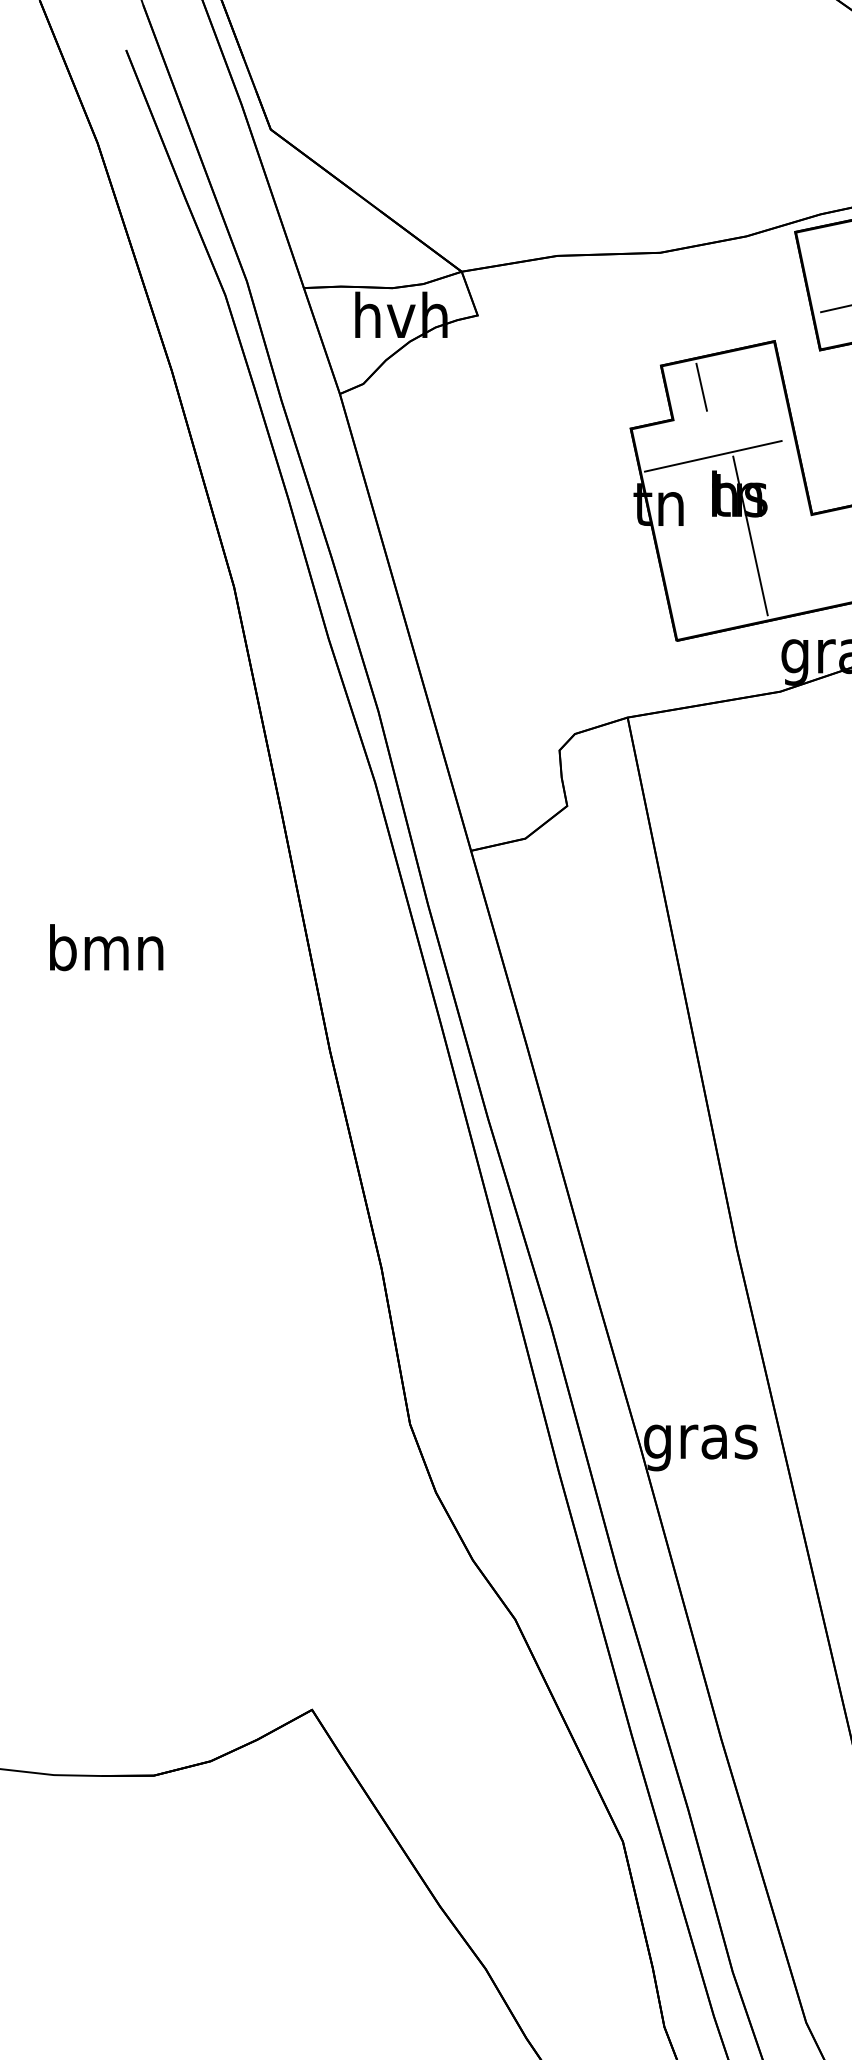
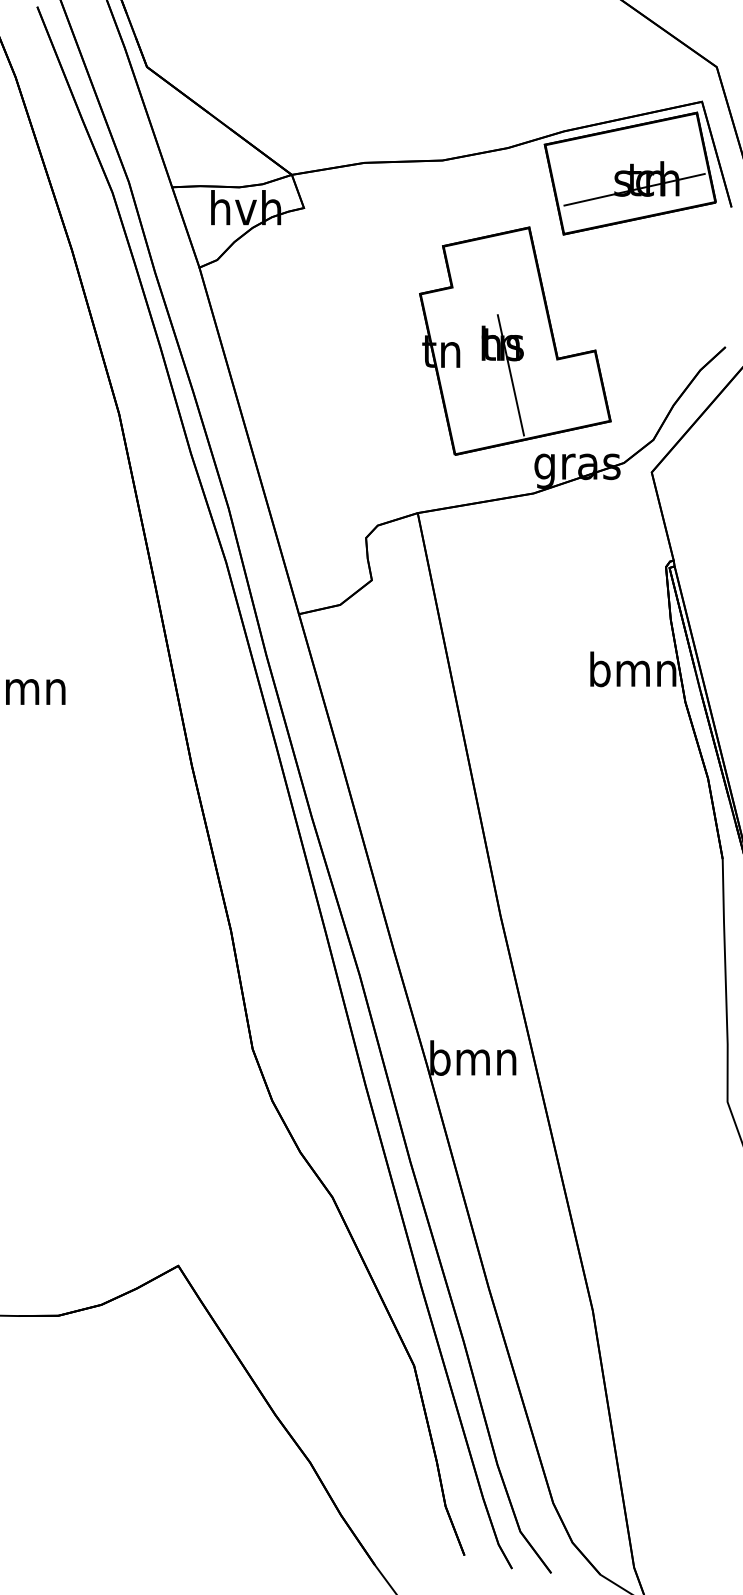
line: (701, 387) -> (473, 262), removed
line: (713, 455) -> (482, 314), removed
text: (701, 1441) -> (473, 1062), gras -> bmn

